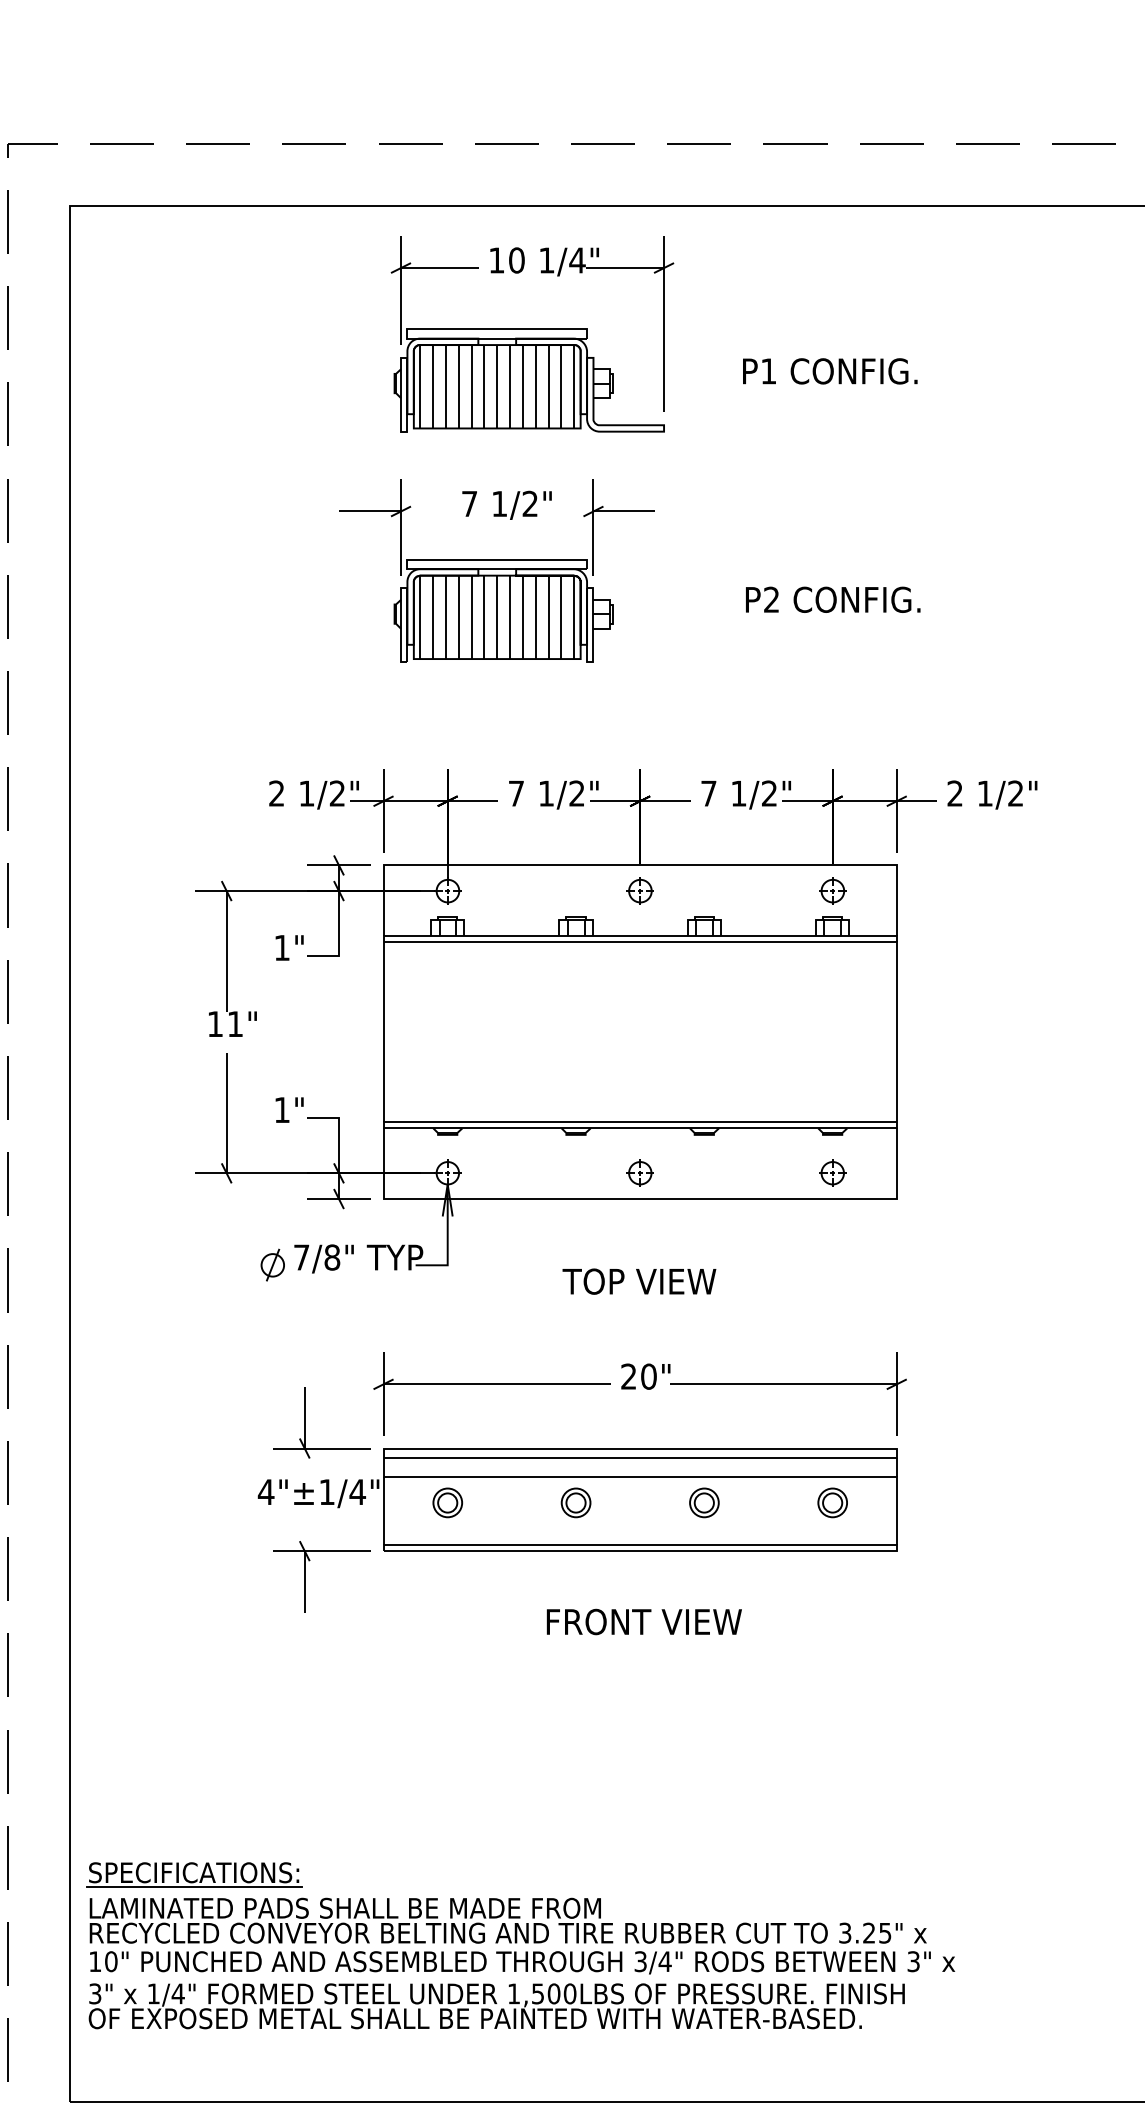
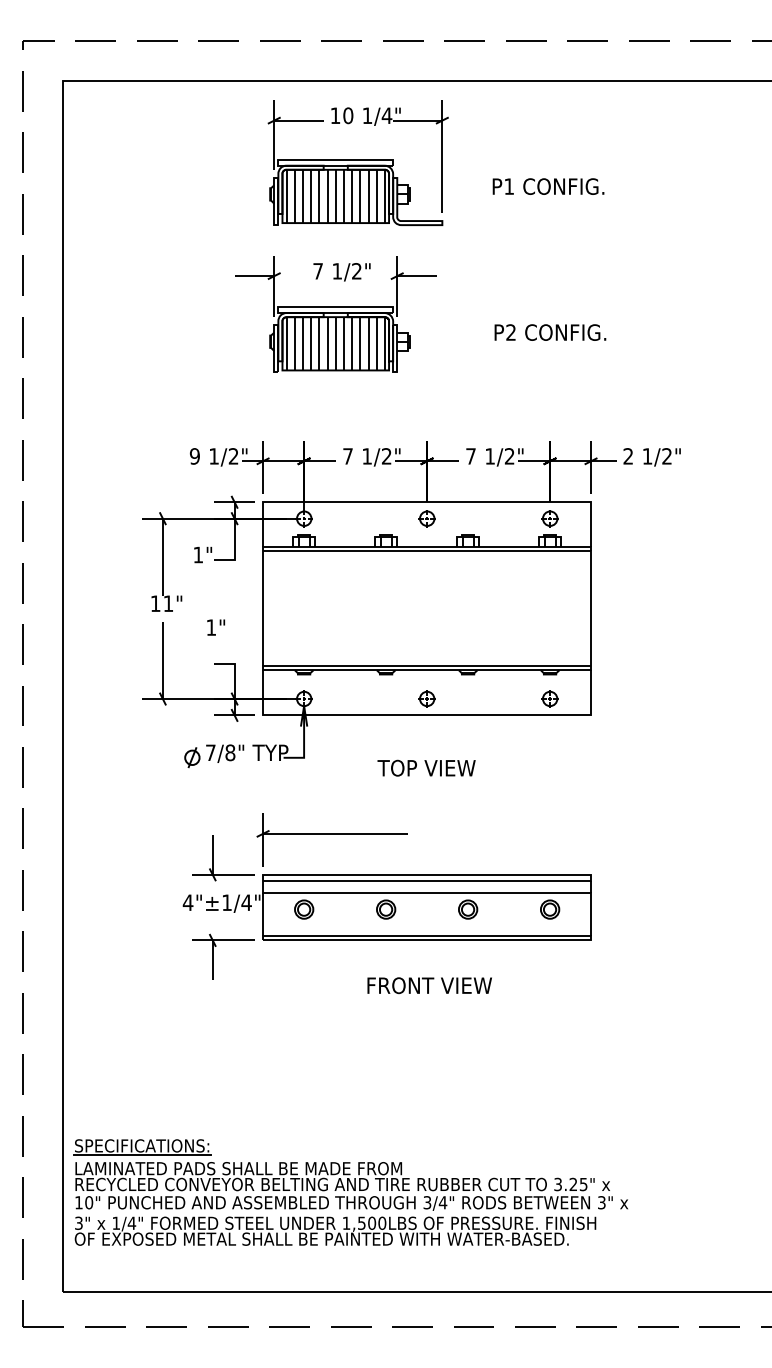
text: (276, 793) -> (194, 456), 2 -> 9
text: (290, 1109) -> (216, 627), moved
part: (764, 1393) -> (506, 839), removed

